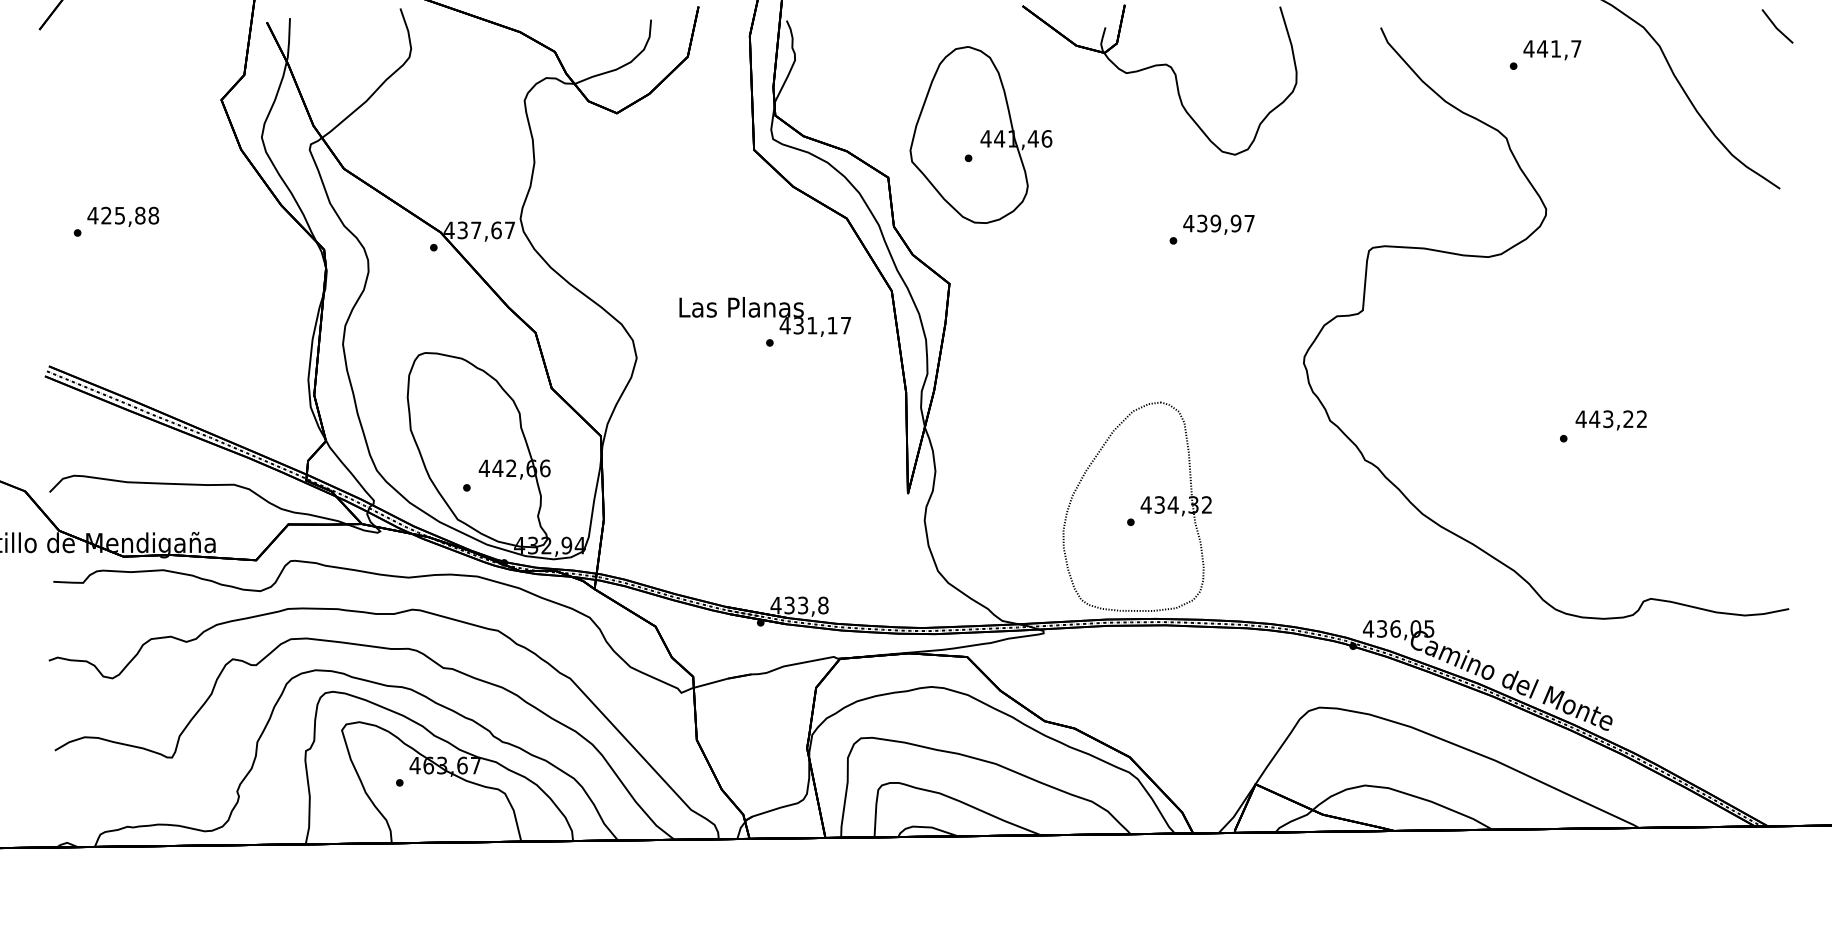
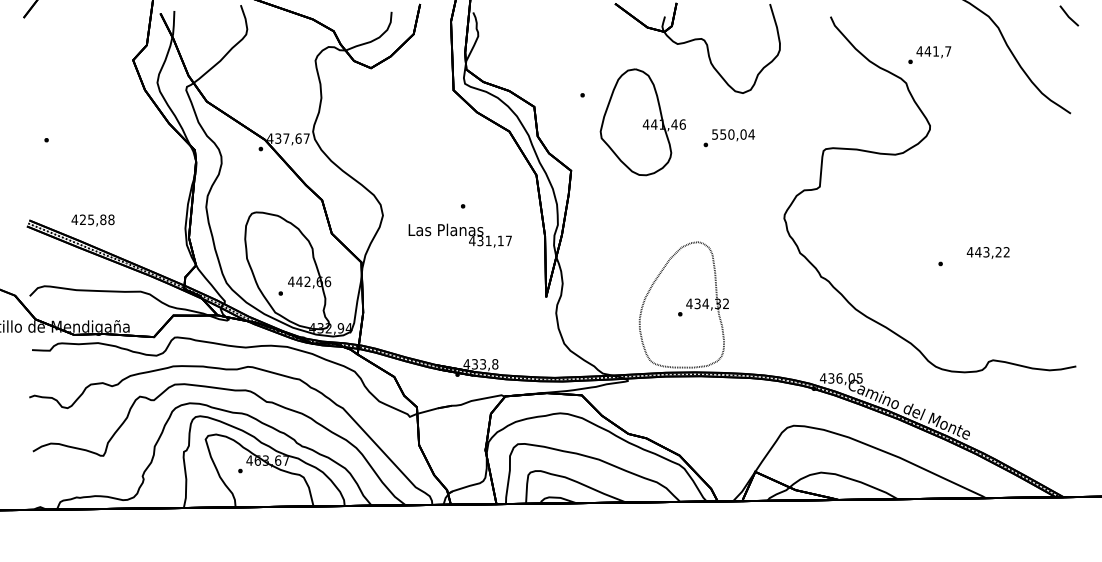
text: (1545, 53) -> (929, 54), moved
part: (979, 135) -> (642, 122), moved
text: (122, 216) -> (92, 220), moved
text: (1217, 223) -> (732, 134), 439,97 -> 550,04
text: (763, 316) -> (459, 235), moved
text: (1609, 419) -> (987, 252), moved

